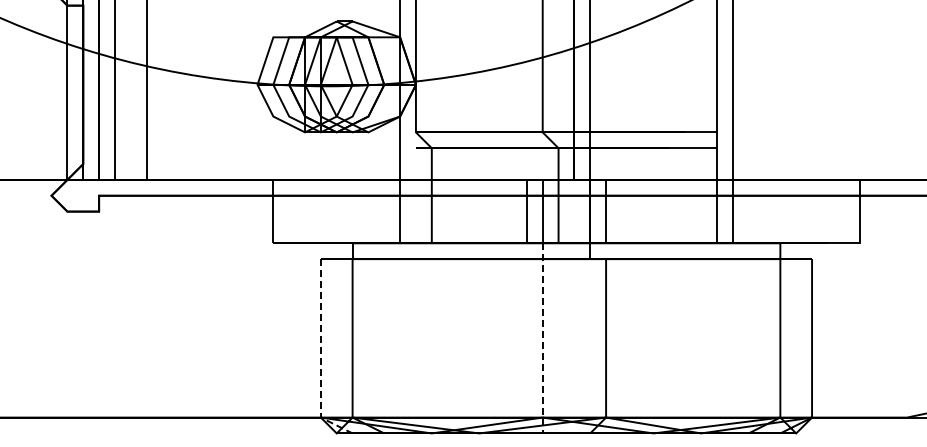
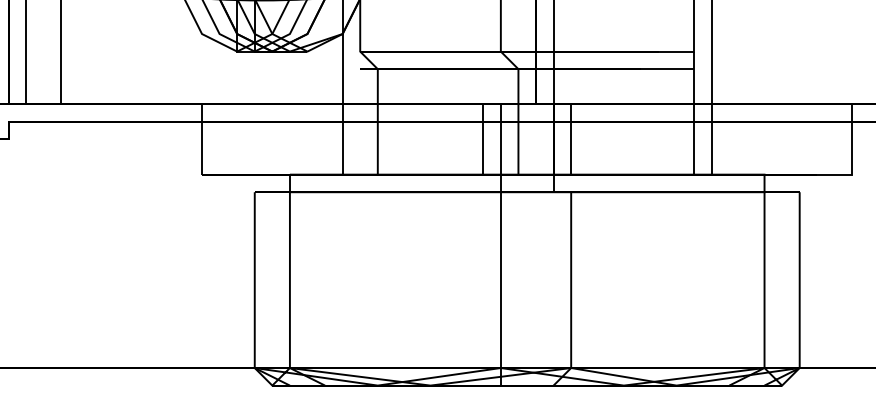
line: (542, 338) -> (500, 280), dashed -> solid
line: (320, 356) -> (254, 300), dashed -> solid

